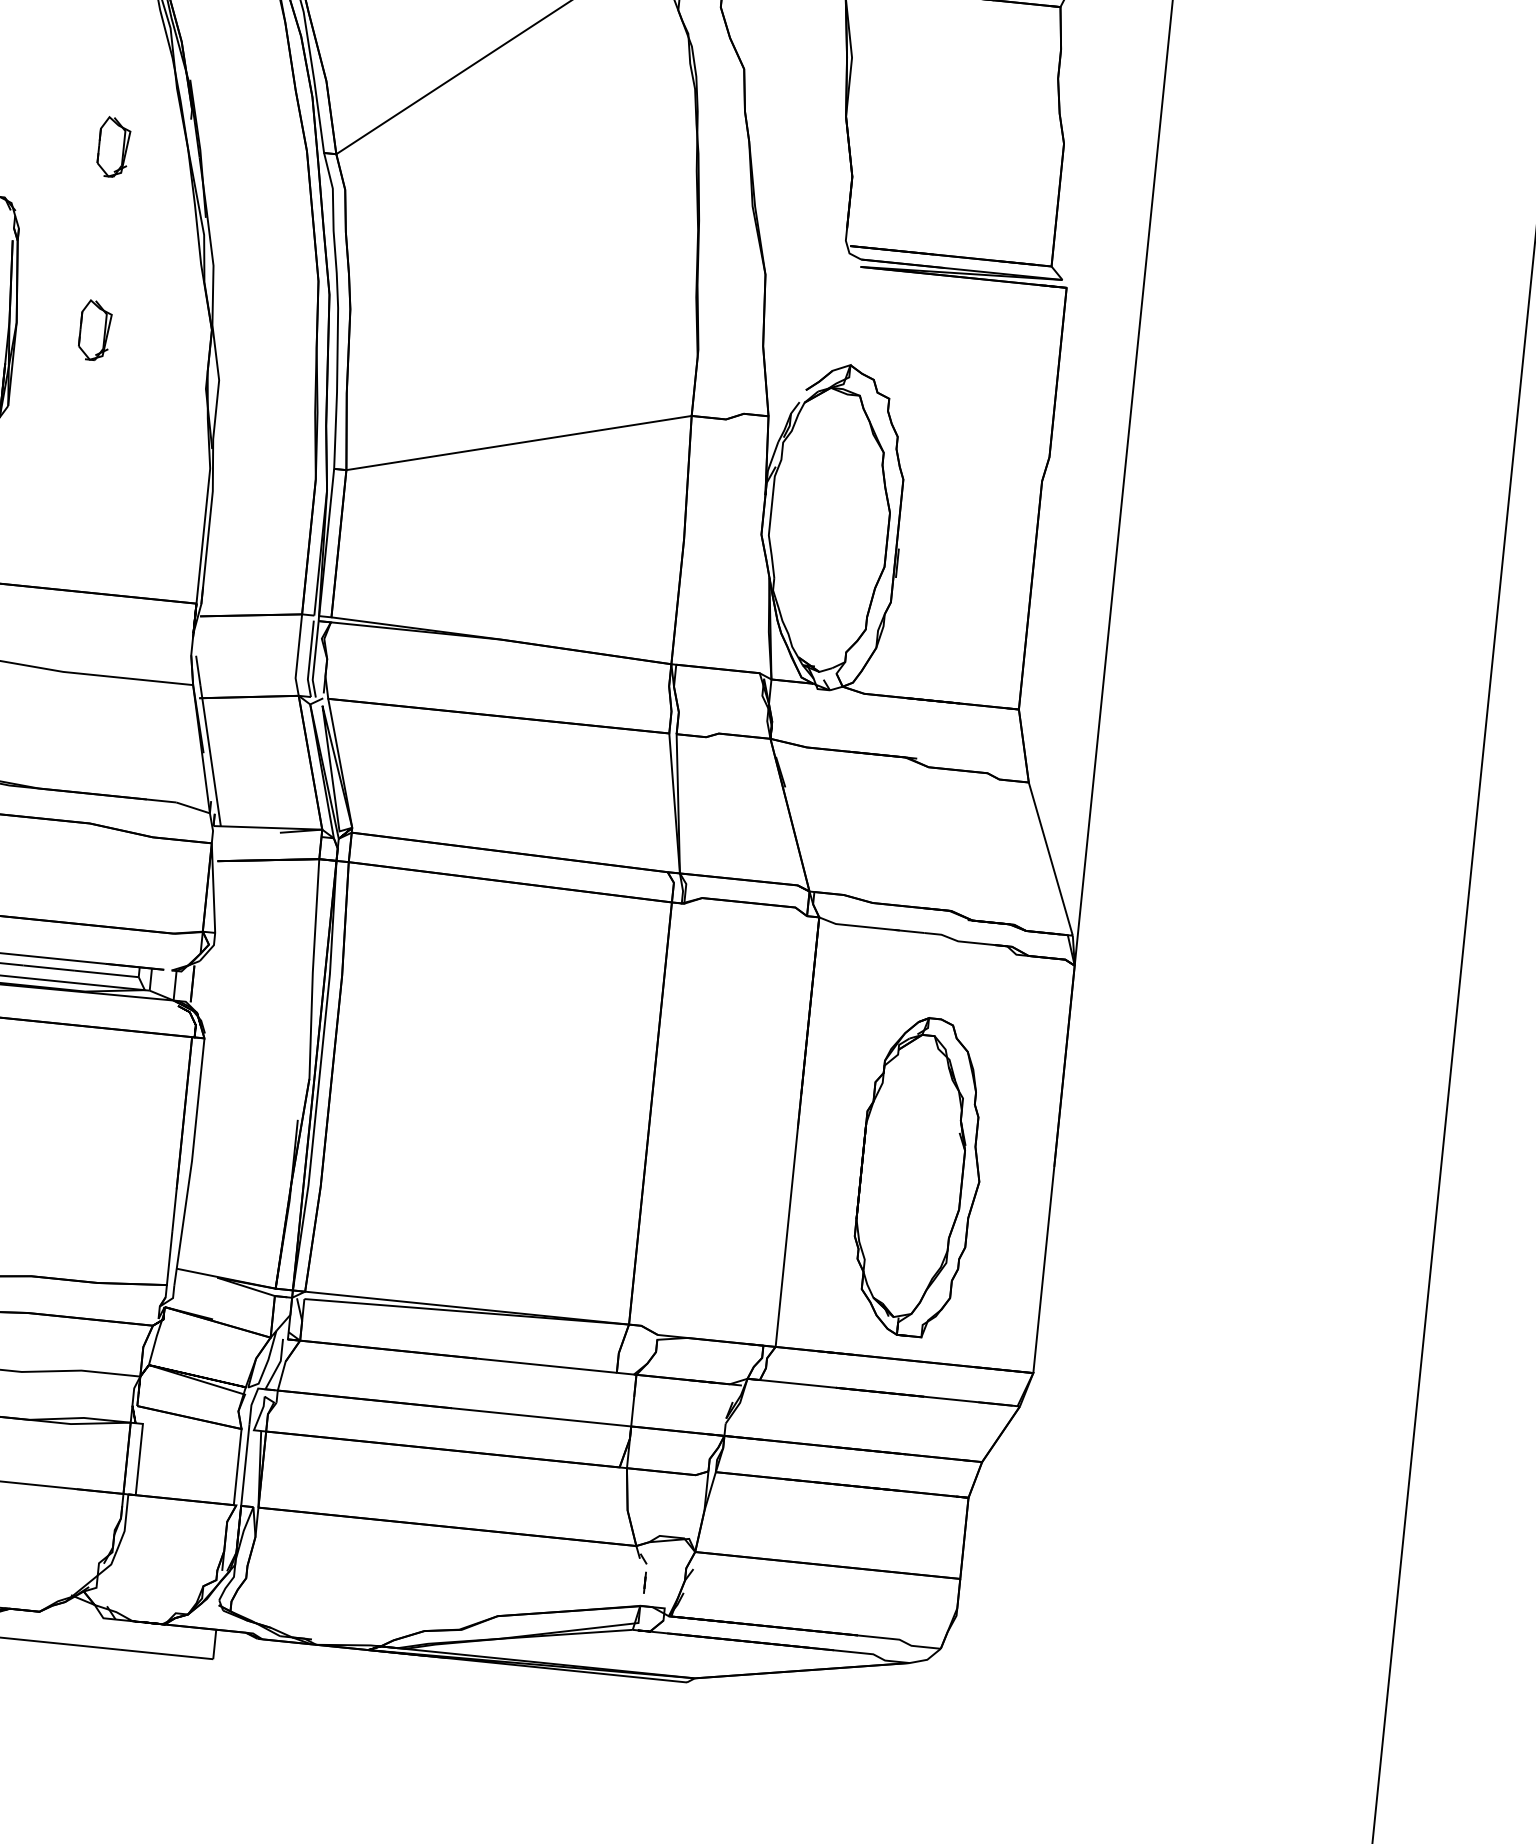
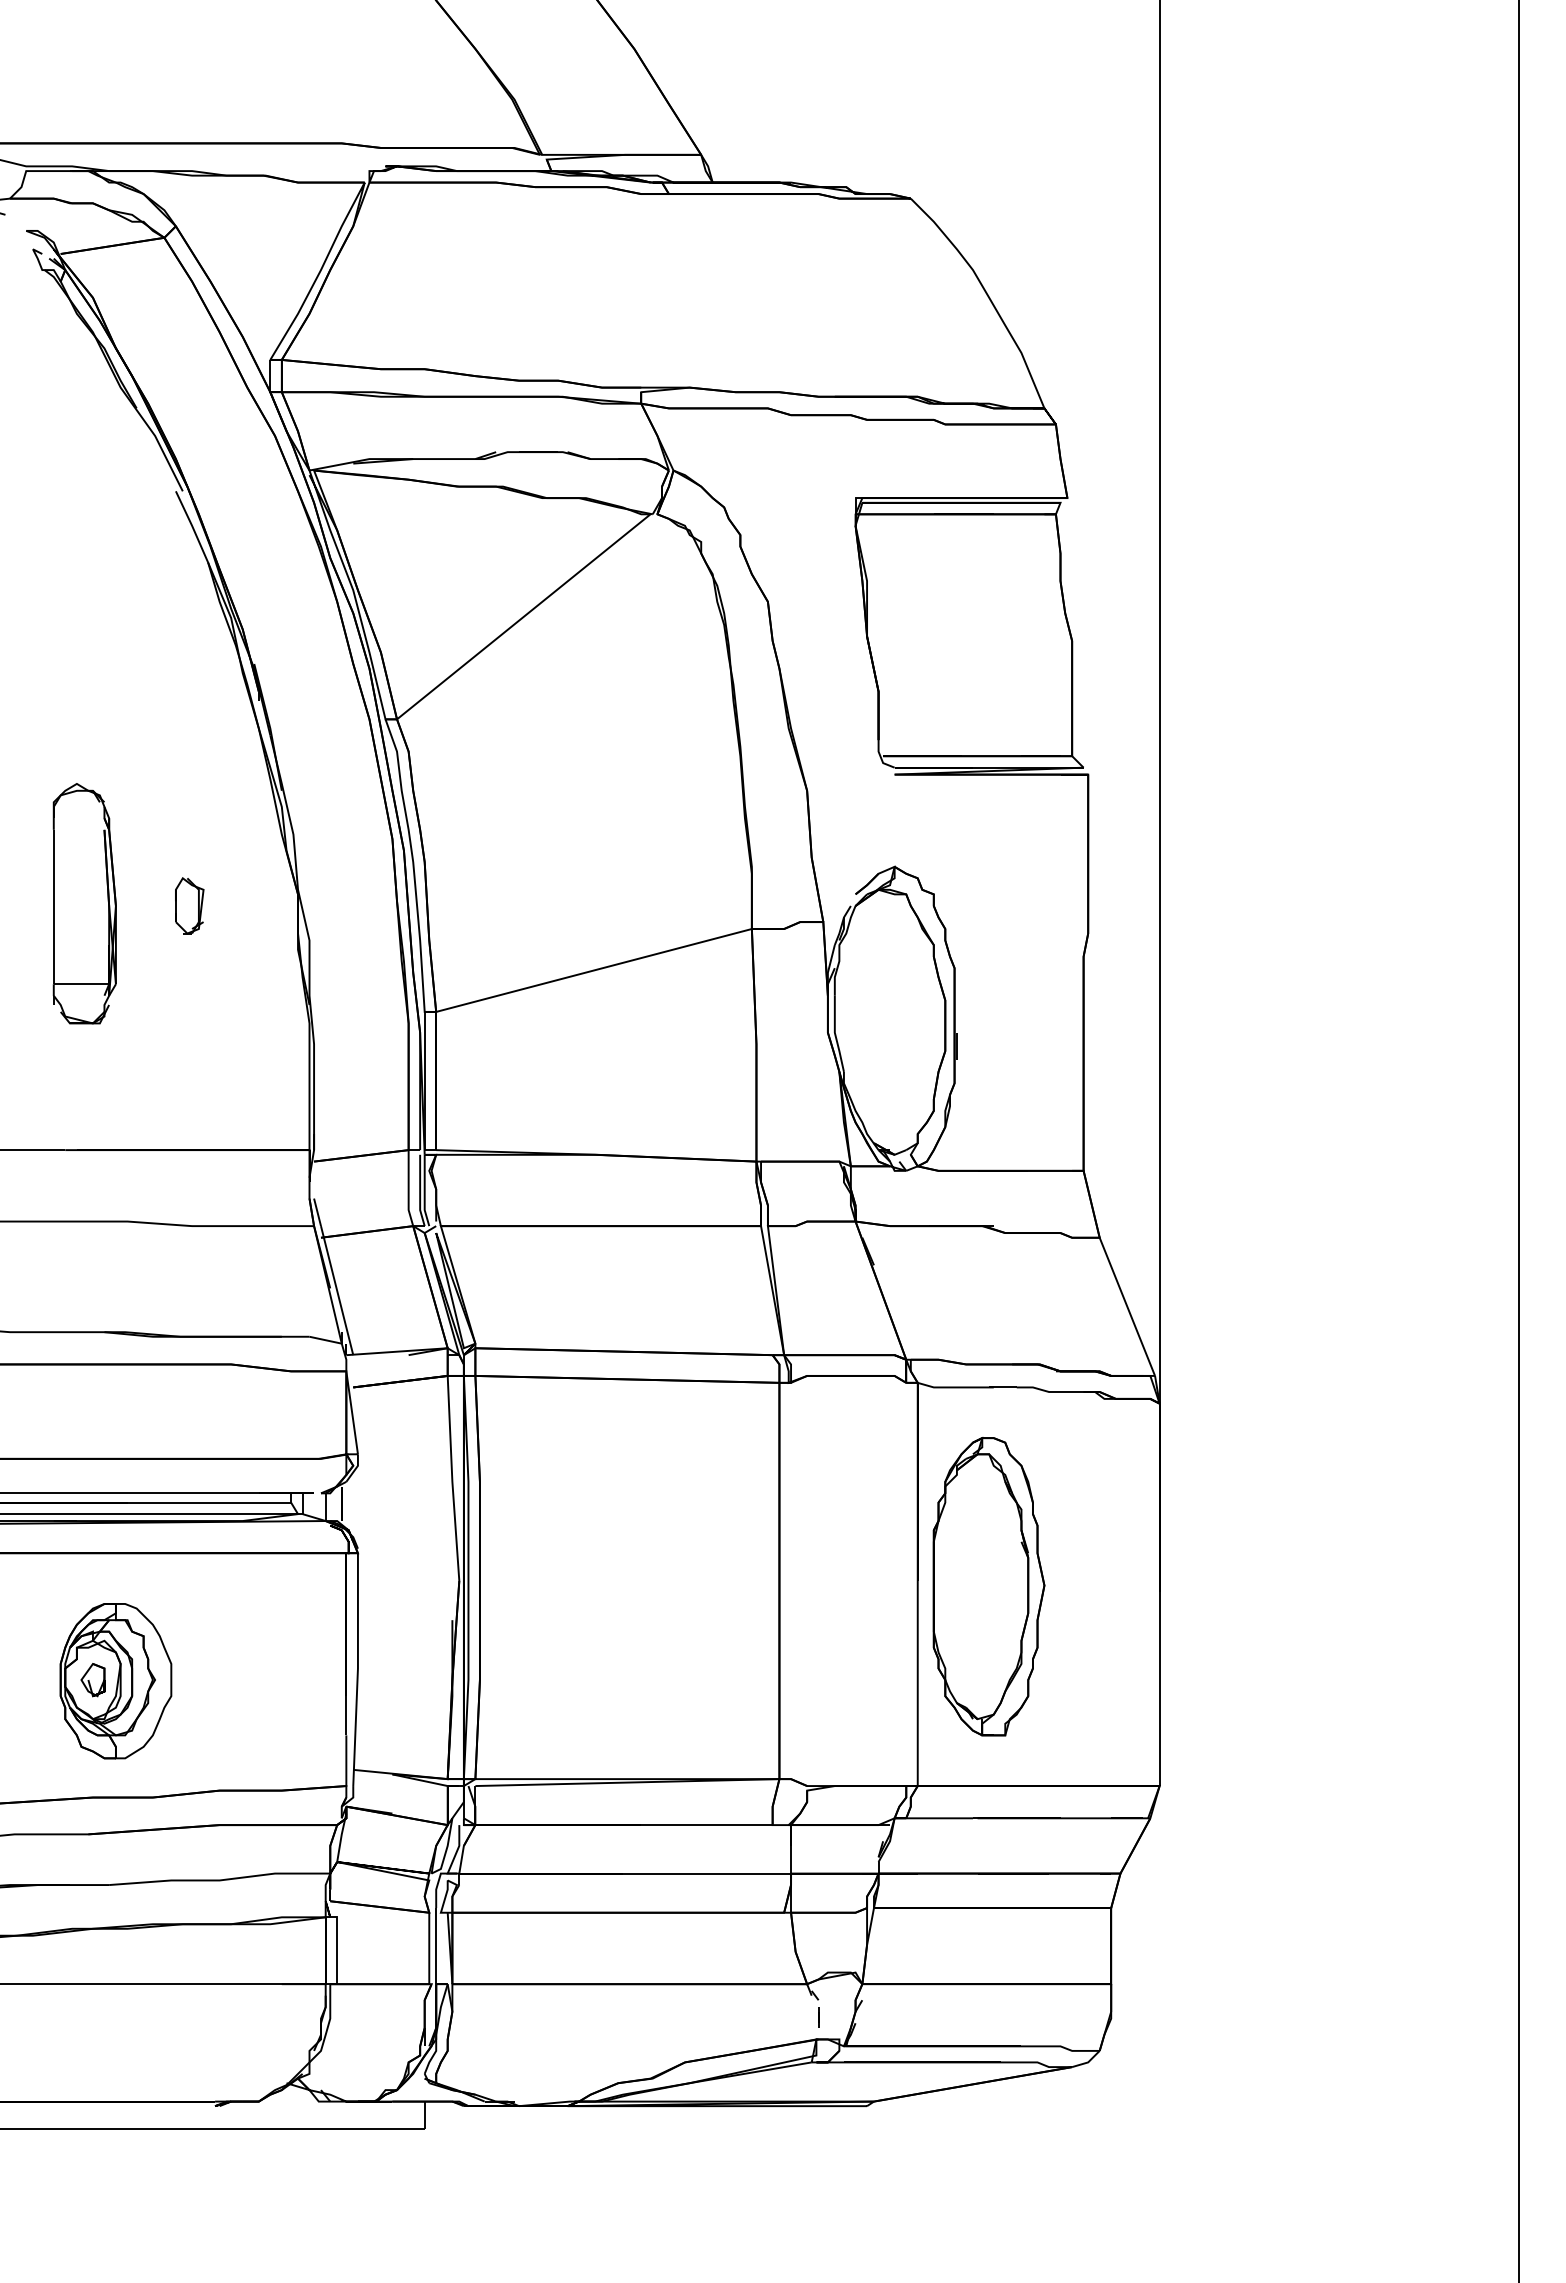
part: (113, 146) -> (189, 733), removed
part: (919, 1176) -> (988, 1586), moved

